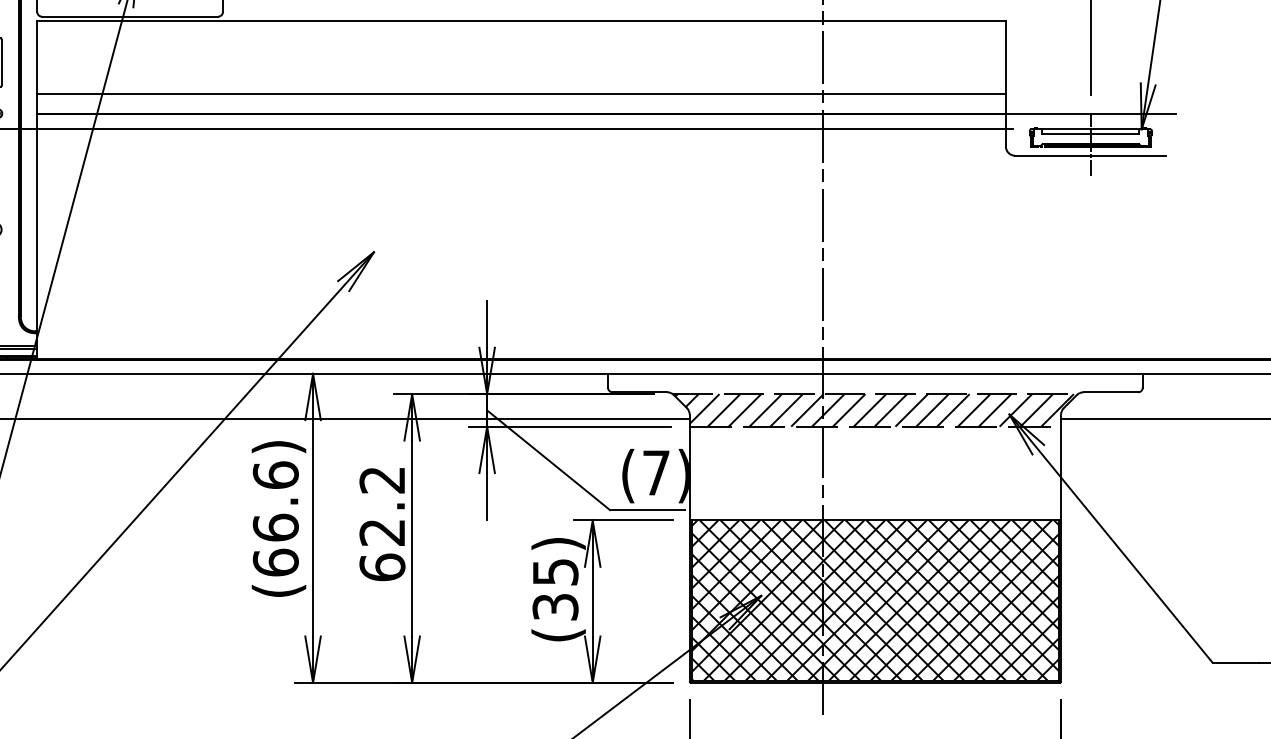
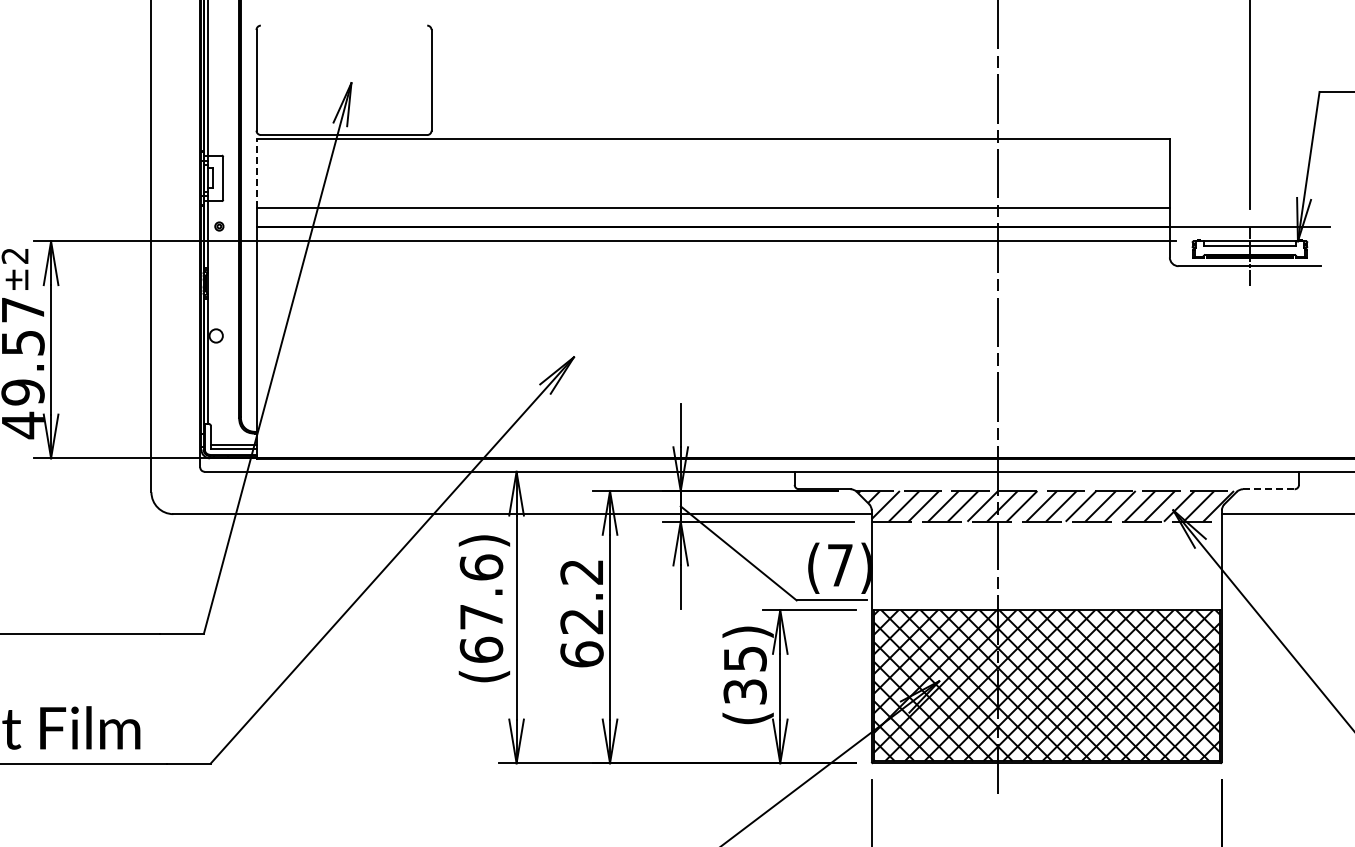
line: (37, 57) -> (256, 173), solid -> dashed
line: (1110, 392) -> (1268, 489), solid -> dashed
text: (275, 527) -> (481, 616), (66.6) -> (67.6)

